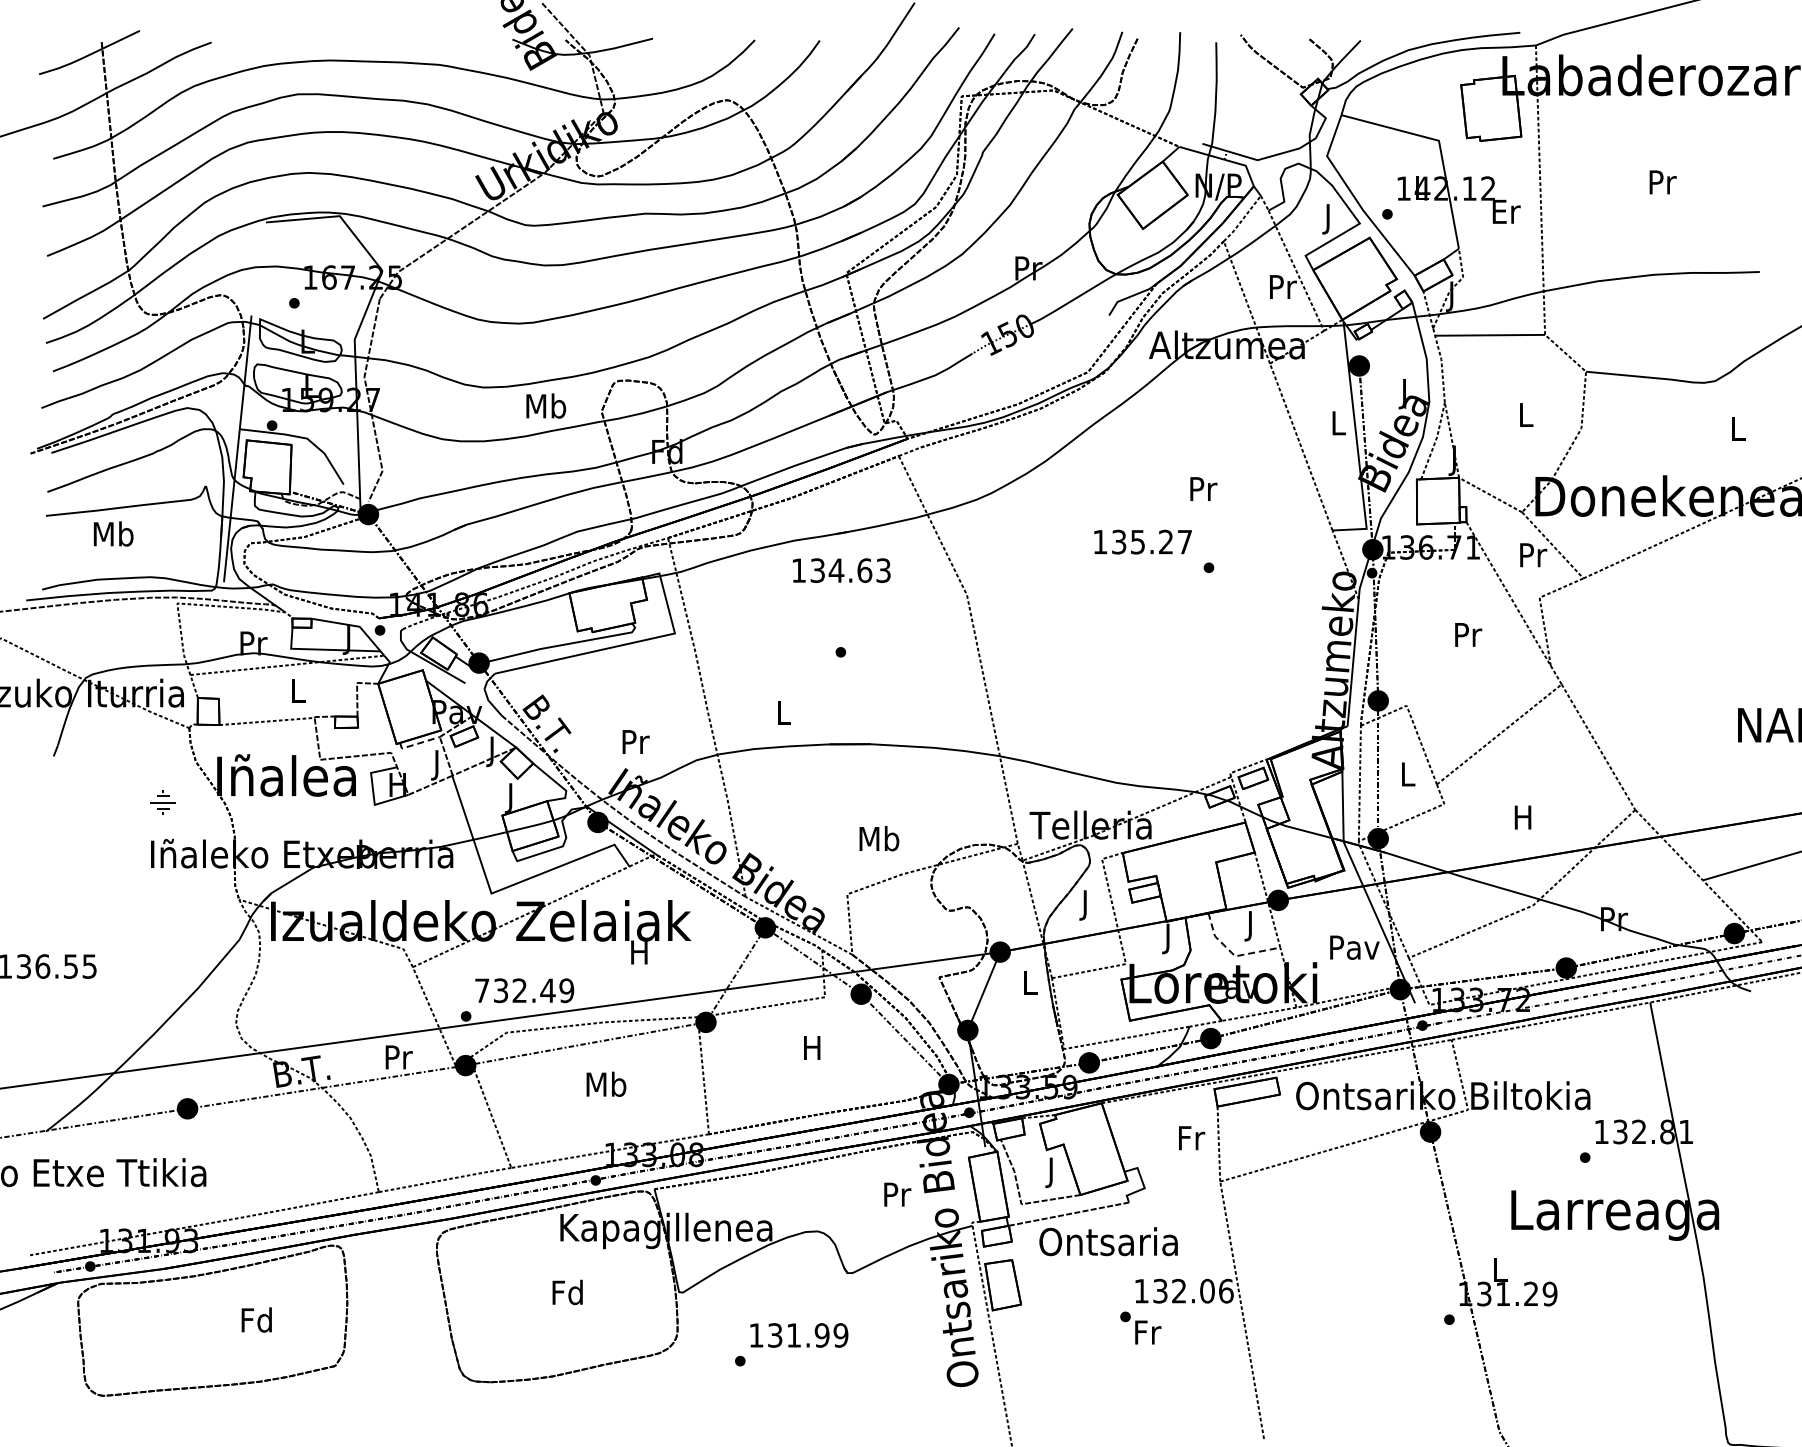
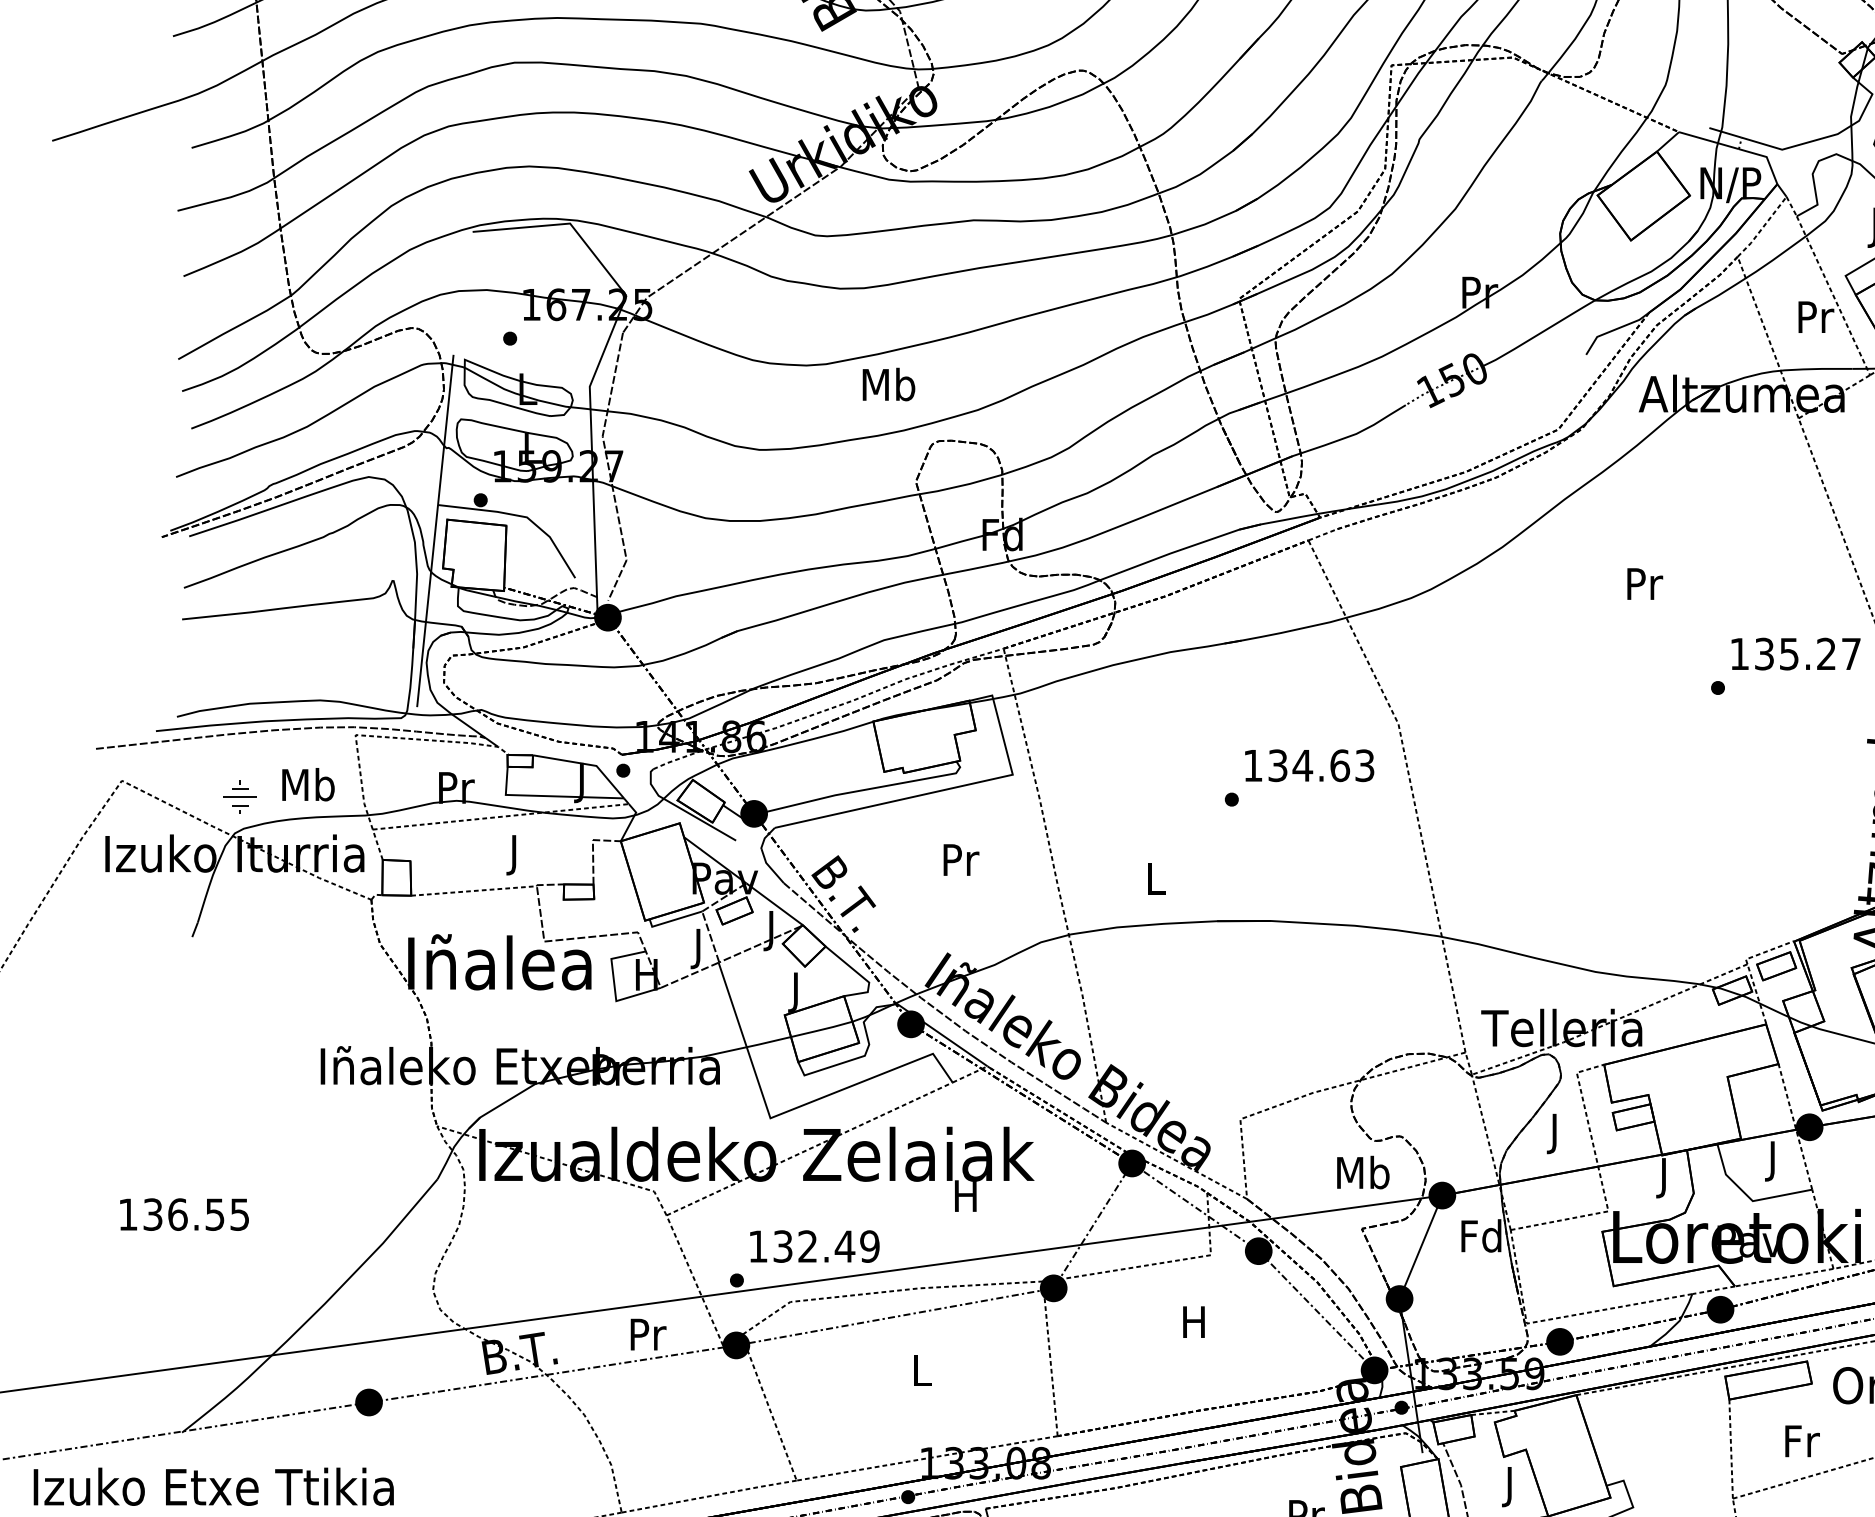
text: (546, 405) -> (889, 383), moved
text: (1203, 488) -> (1644, 583), moved
text: (113, 533) -> (308, 784), moved
text: (1142, 541) -> (1795, 653), moved
text: (841, 570) -> (1309, 765), moved
text: (298, 694) -> (515, 855), L -> J
text: (635, 741) -> (960, 859), moved
line: (418, 743) -> (674, 920), dashed -> solid
part: (162, 802) -> (239, 797), moved
text: (879, 838) -> (1363, 1172), moved
line: (1232, 953) -> (1749, 1197), dashed -> solid
text: (1029, 982) -> (1480, 1235), L -> Fd
text: (482, 990) -> (758, 1246), 732.49 -> 132.49
text: (606, 1083) -> (922, 1369), Mb -> L
text: (1192, 1138) -> (1803, 1441), moved

